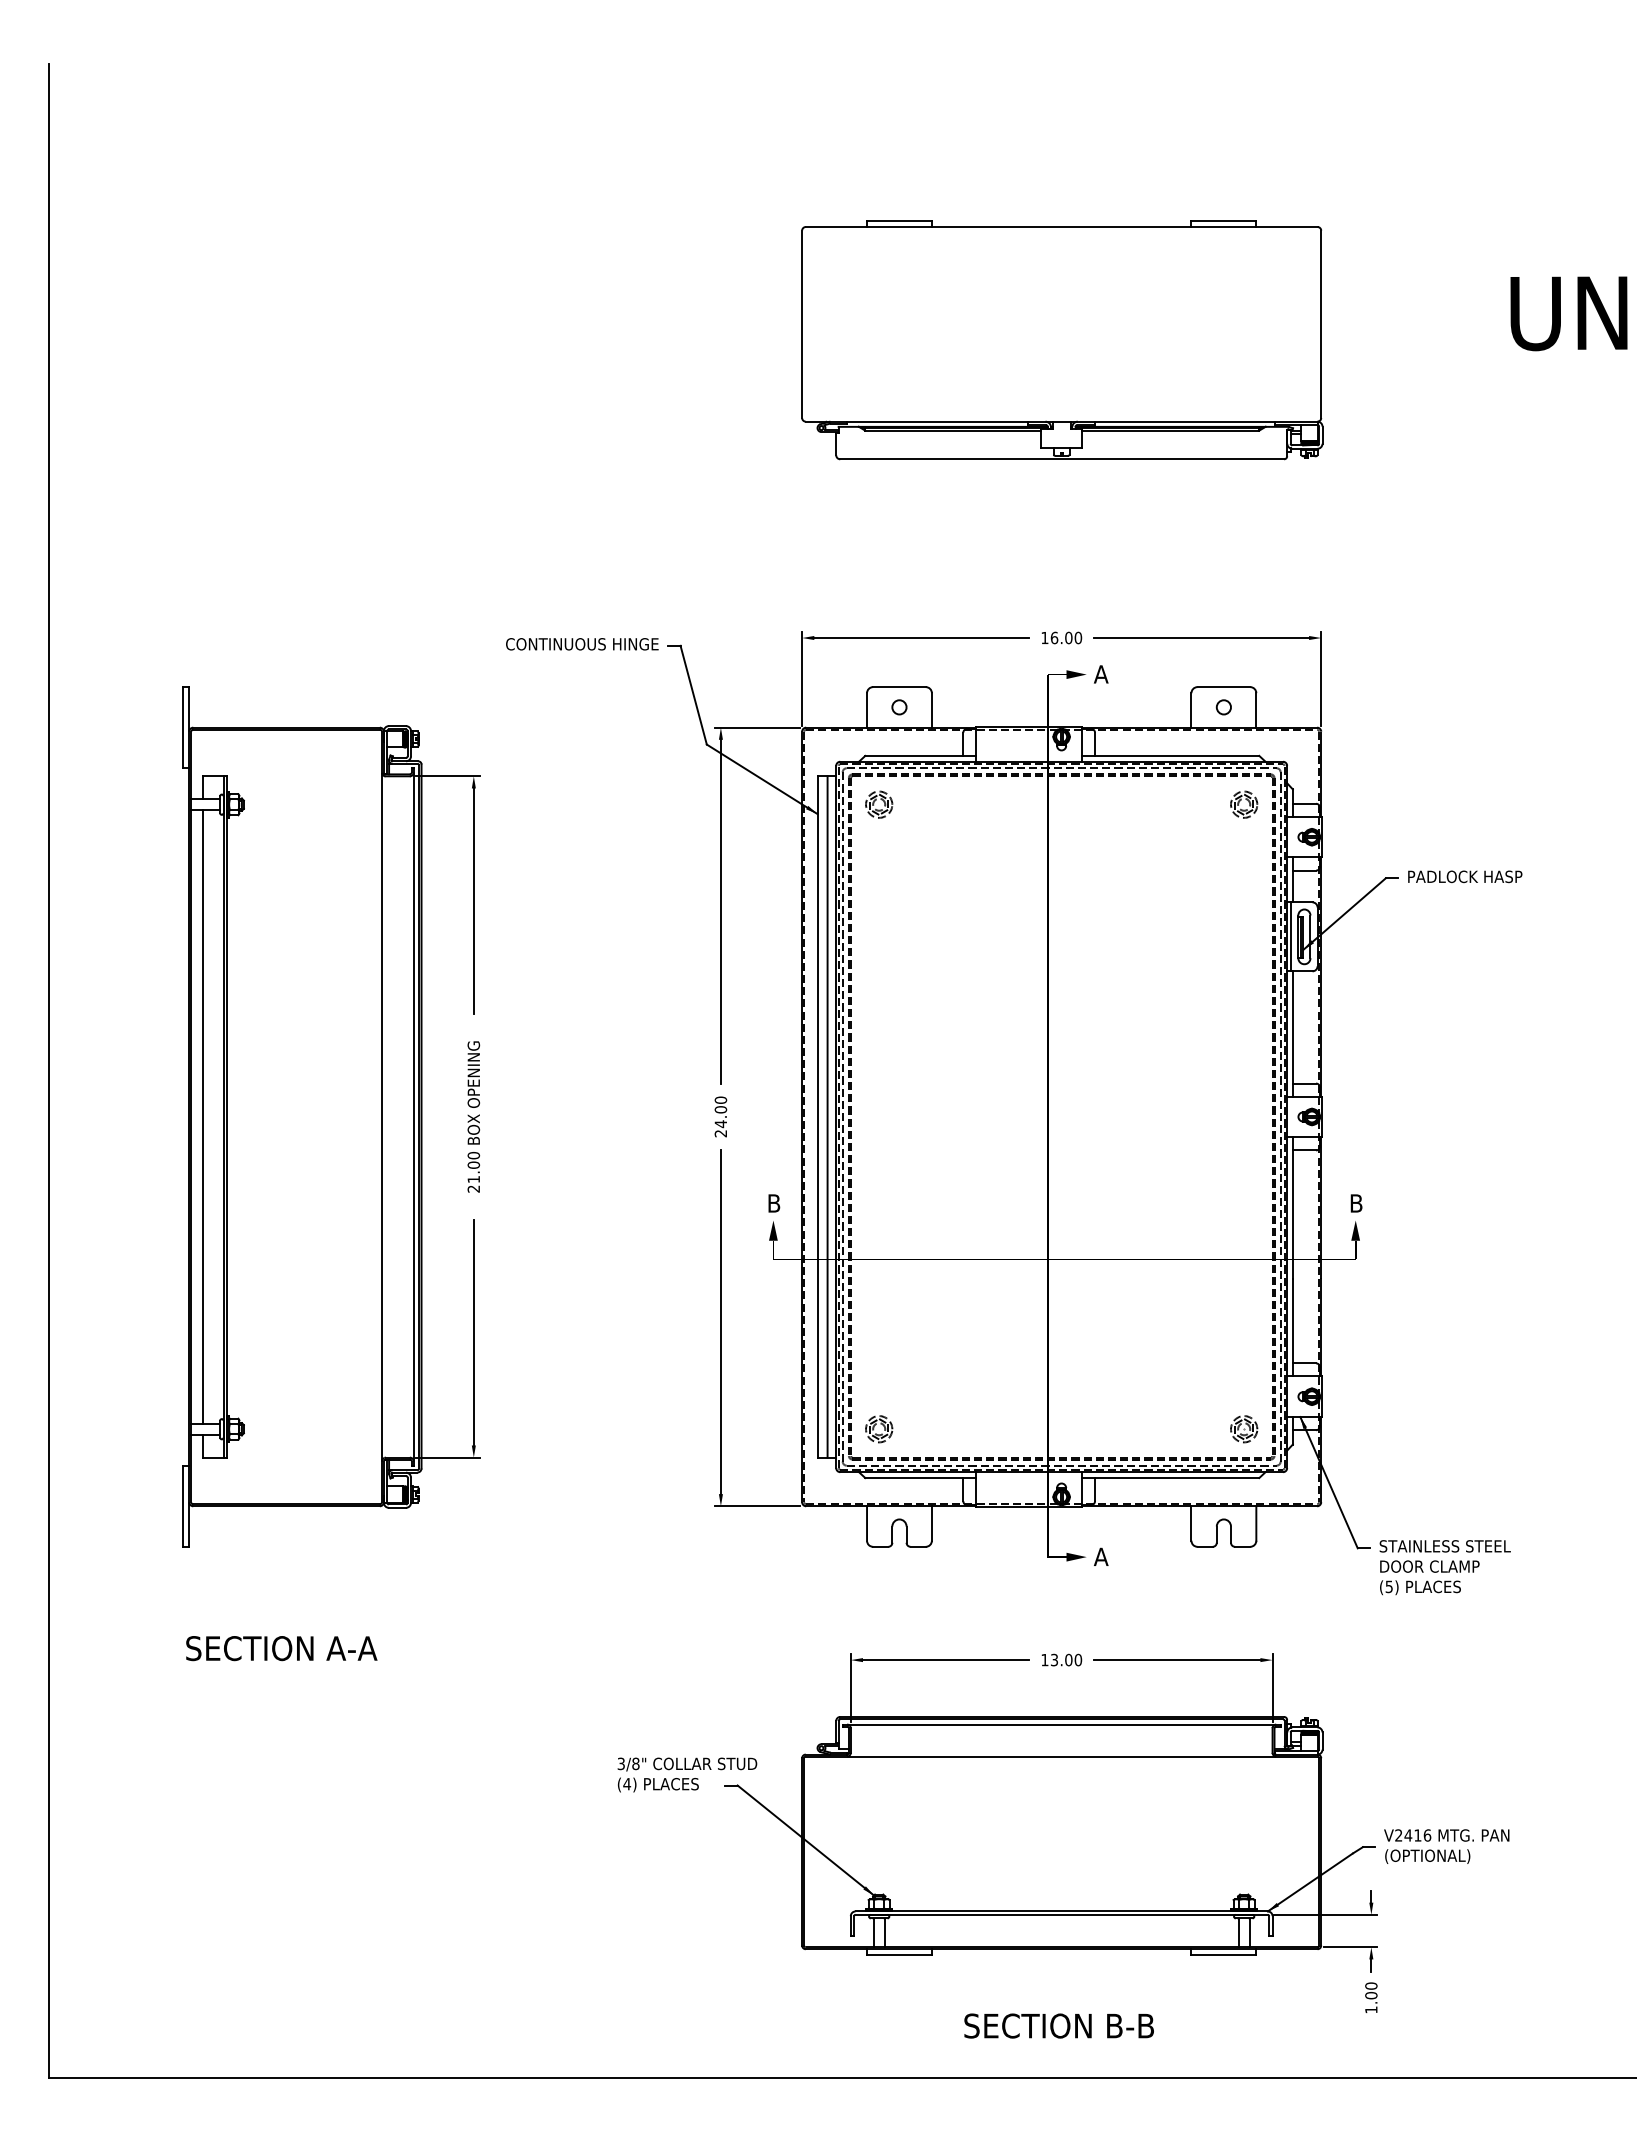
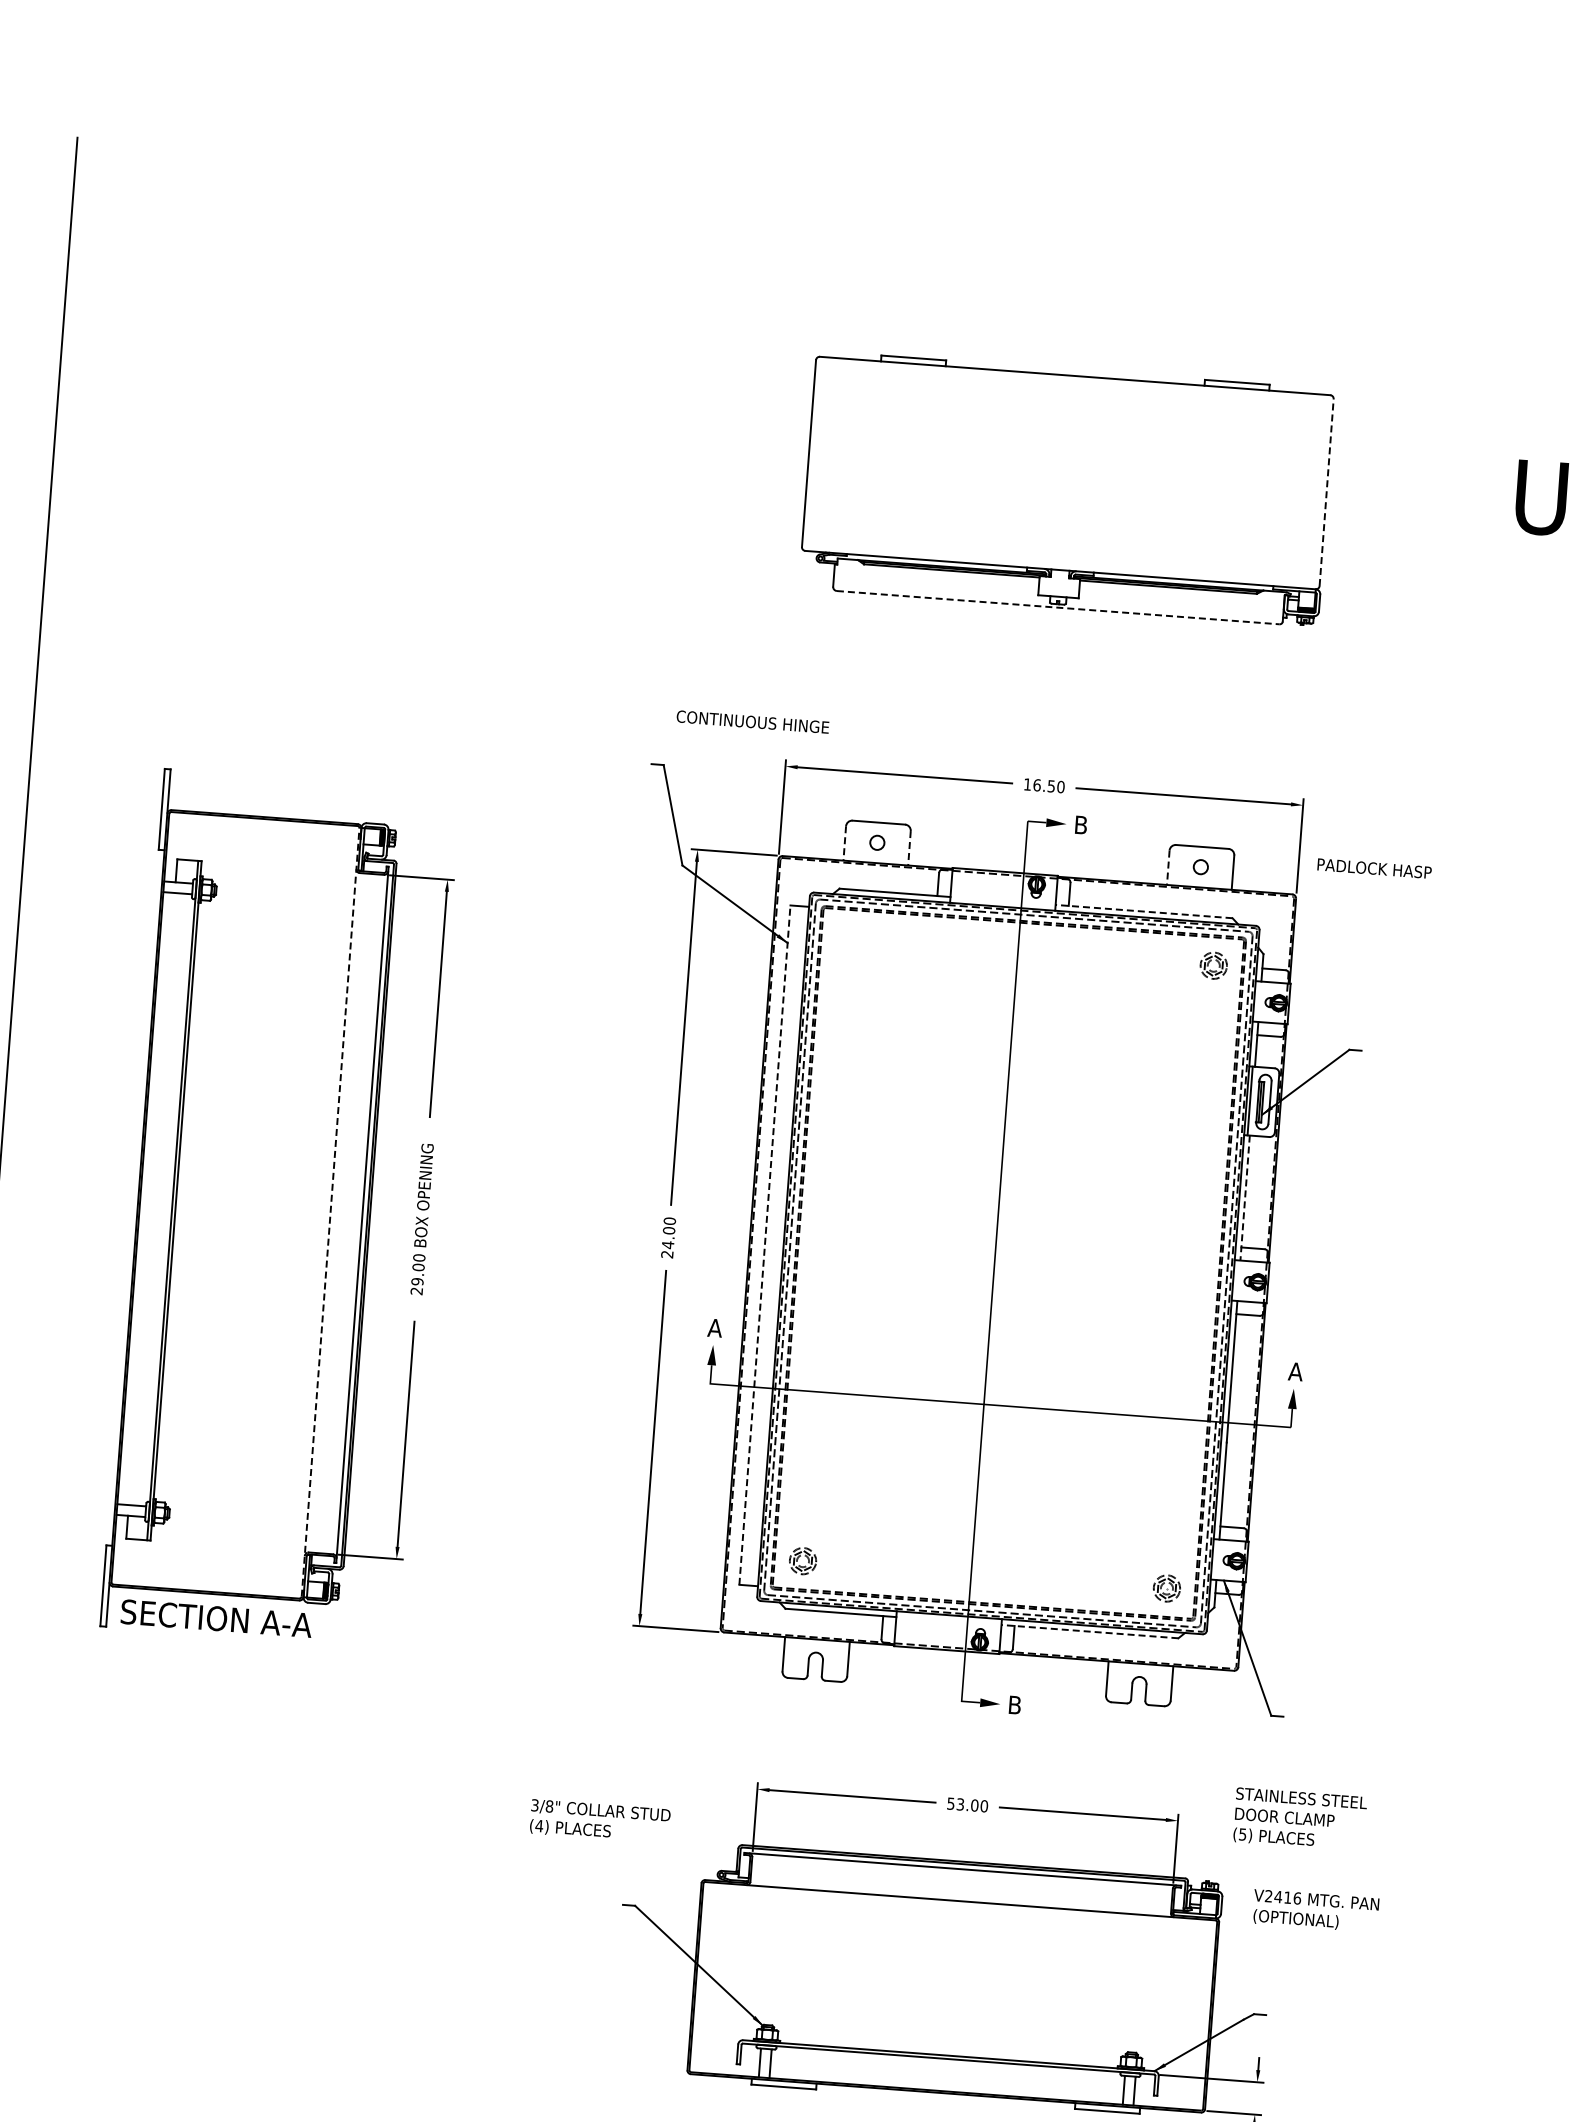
line: (1321, 324) -> (1326, 492), solid -> dashed
line: (1062, 459) -> (1058, 607), solid -> dashed
text: (1068, 637) -> (1051, 785), 16.00 -> 16.50
text: (582, 644) -> (753, 722), moved
text: (1100, 674) -> (1080, 825), A -> B
line: (867, 710) -> (845, 843), solid -> dashed
line: (931, 710) -> (909, 848), solid -> dashed
line: (1191, 710) -> (1168, 867), solid -> dashed
line: (1170, 755) -> (1144, 911), solid -> dashed
part: (879, 804) -> (850, 938), removed
text: (1465, 876) -> (1374, 868), moved
line: (1292, 1034) -> (1244, 1198), solid -> dashed
line: (202, 1116) -> (151, 1198), removed
line: (381, 1116) -> (330, 1211), solid -> dashed
line: (817, 1116) -> (764, 1244), solid -> dashed
line: (827, 1116) -> (774, 1245), removed
text: (473, 1179) -> (417, 1281), 21.00 -> 29.00
text: (773, 1203) -> (714, 1328), B -> A
text: (1356, 1203) -> (1295, 1371), B -> A
line: (1170, 1478) -> (1089, 1632), solid -> dashed
text: (1100, 1556) -> (1014, 1704), A -> B
text: (1444, 1567) -> (1299, 1819), moved
text: (281, 1648) -> (216, 1618), moved
text: (1044, 1660) -> (950, 1804), 13.00 -> 53.00
text: (687, 1774) -> (600, 1820), moved
text: (1446, 1846) -> (1315, 1910), moved

